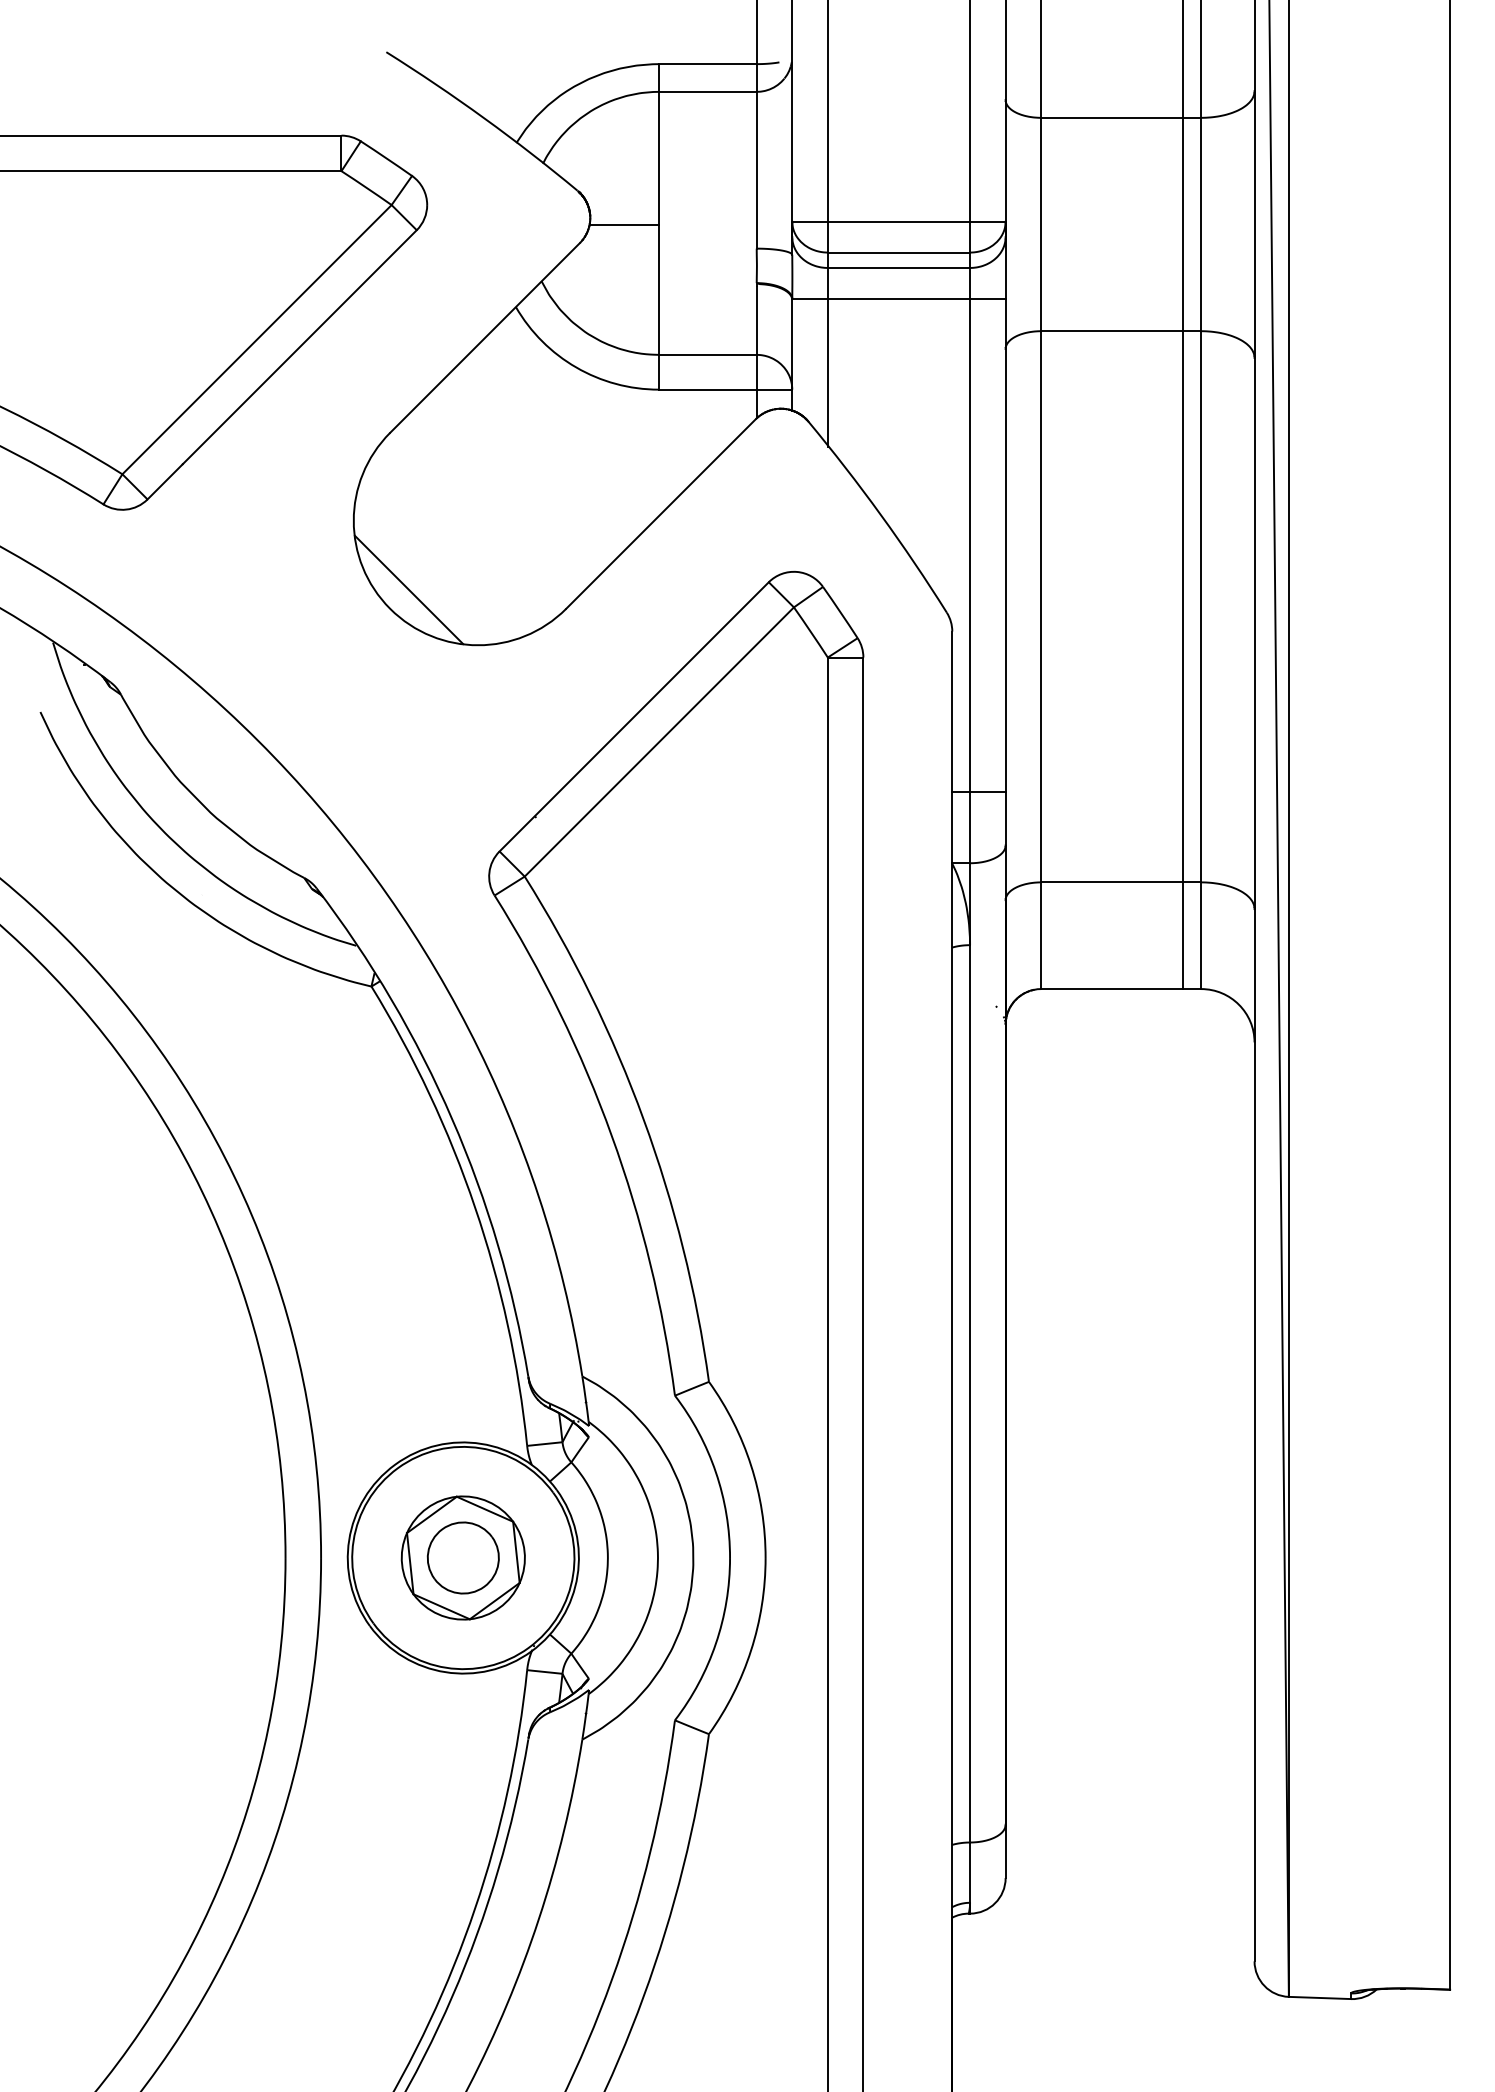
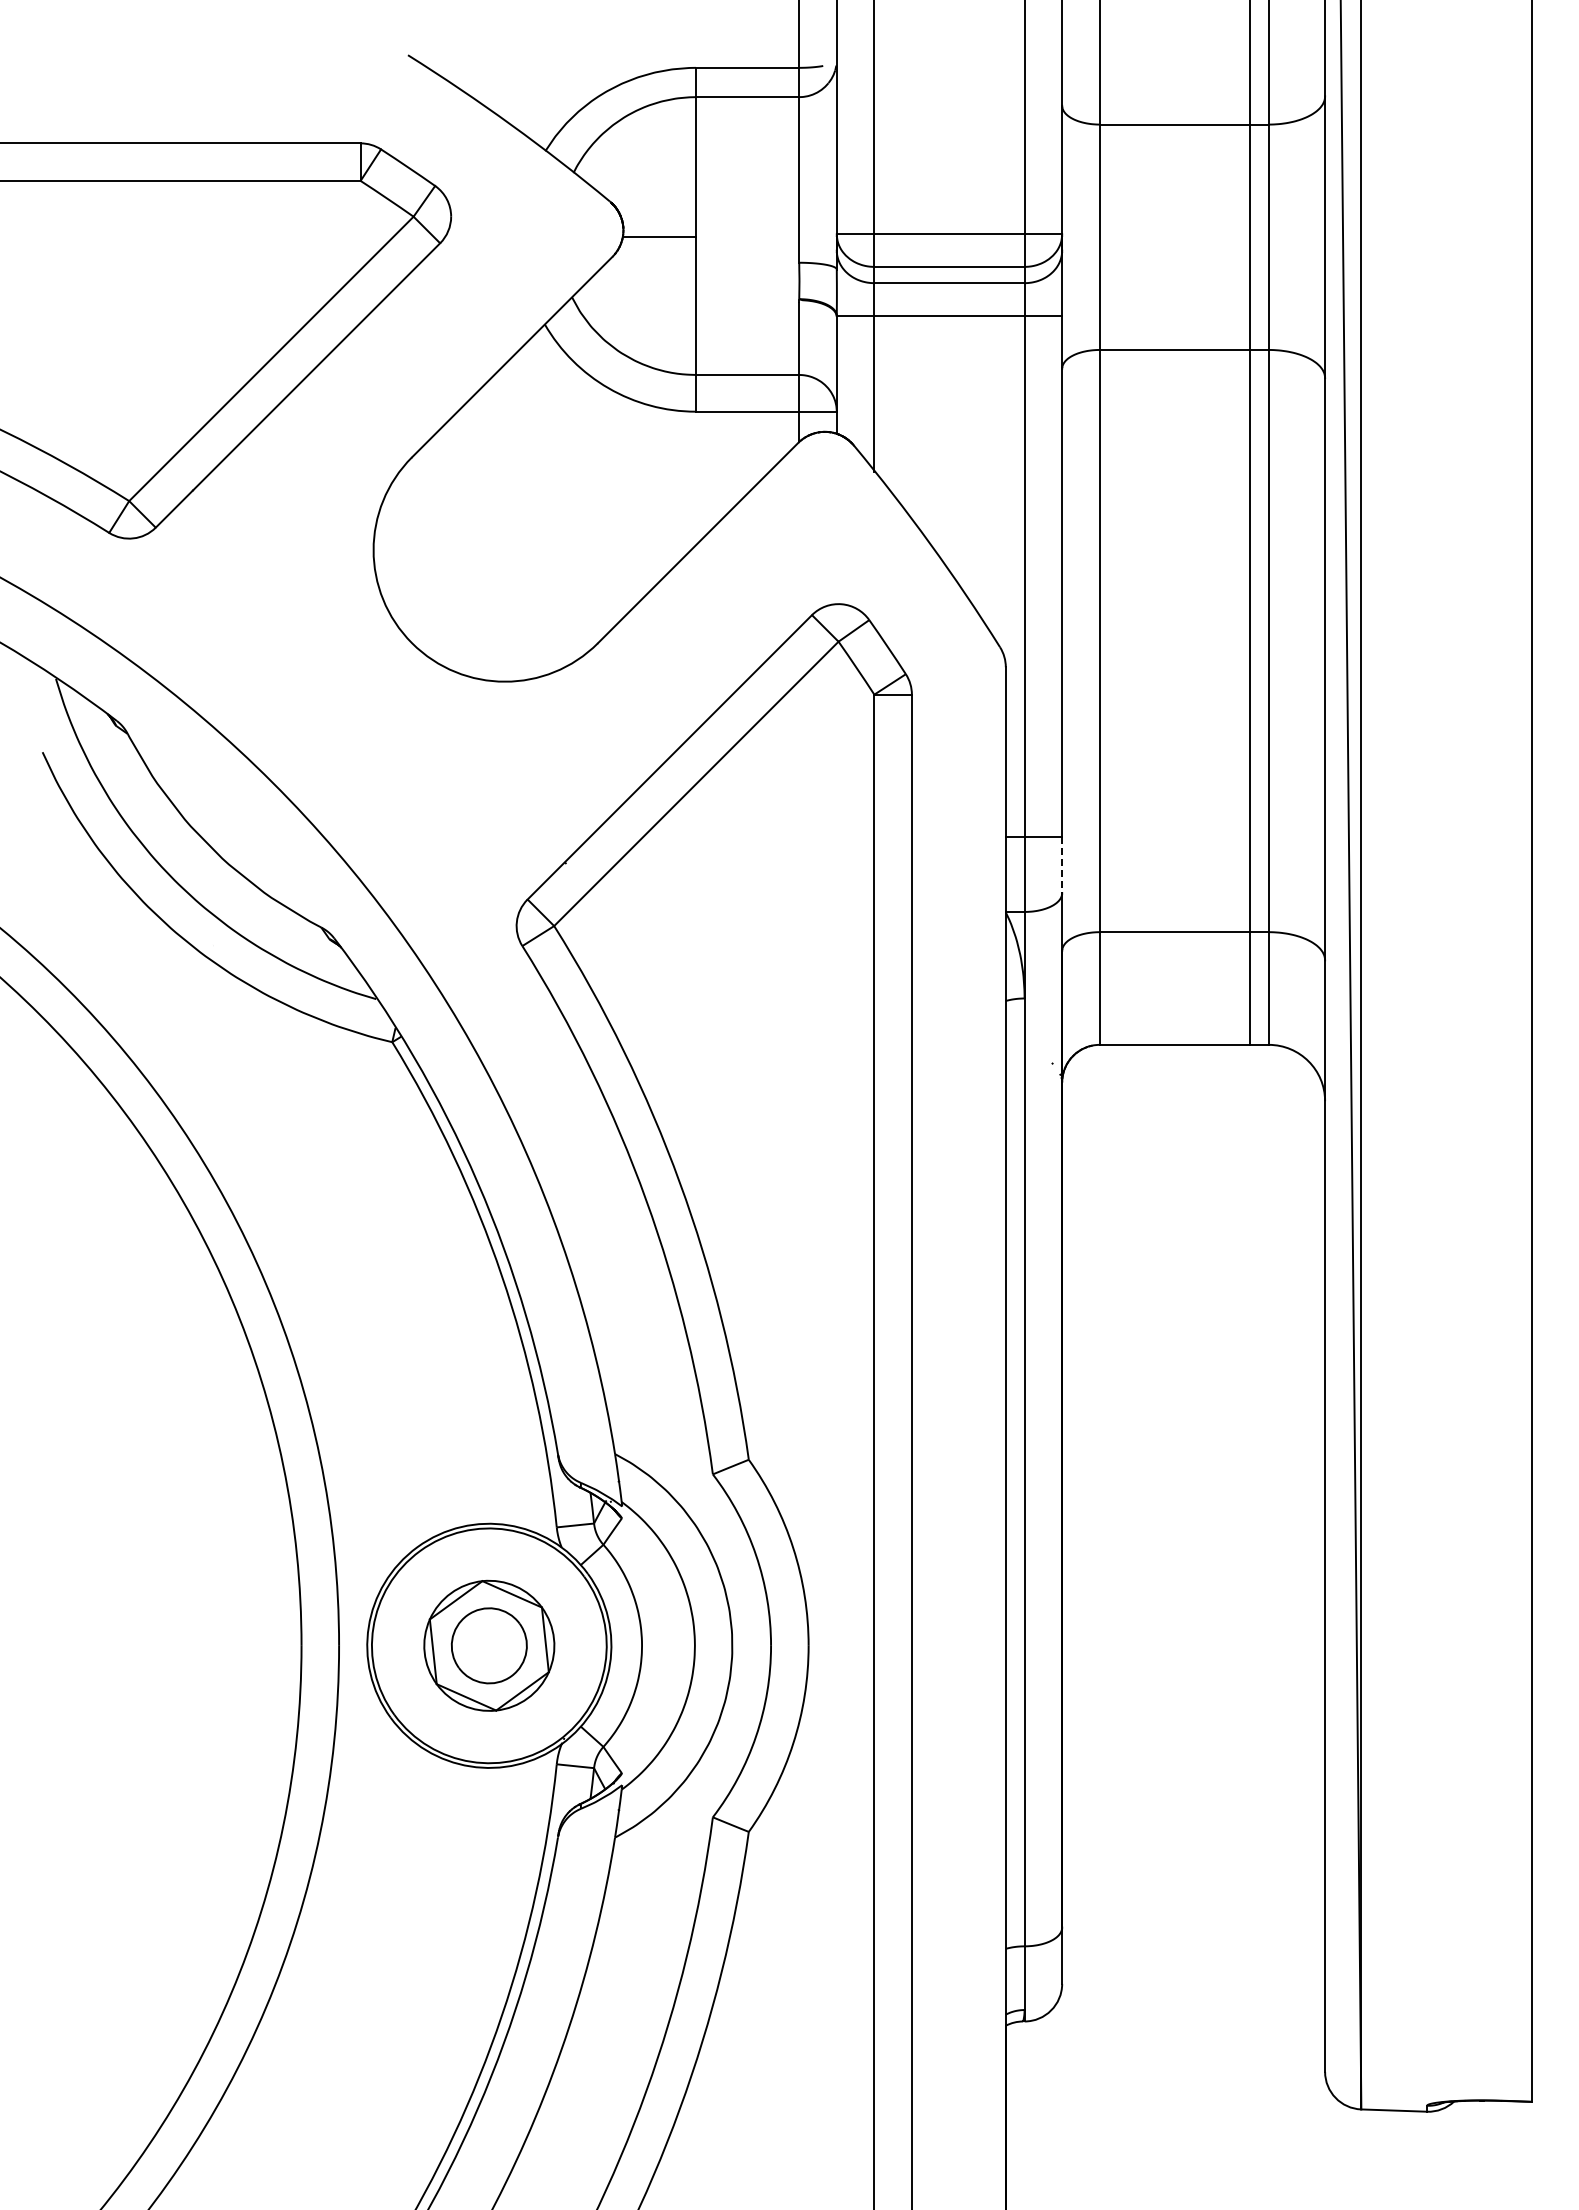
line: (408, 590) -> (431, 623), removed
line: (1005, 819) -> (1062, 865), solid -> dashed

